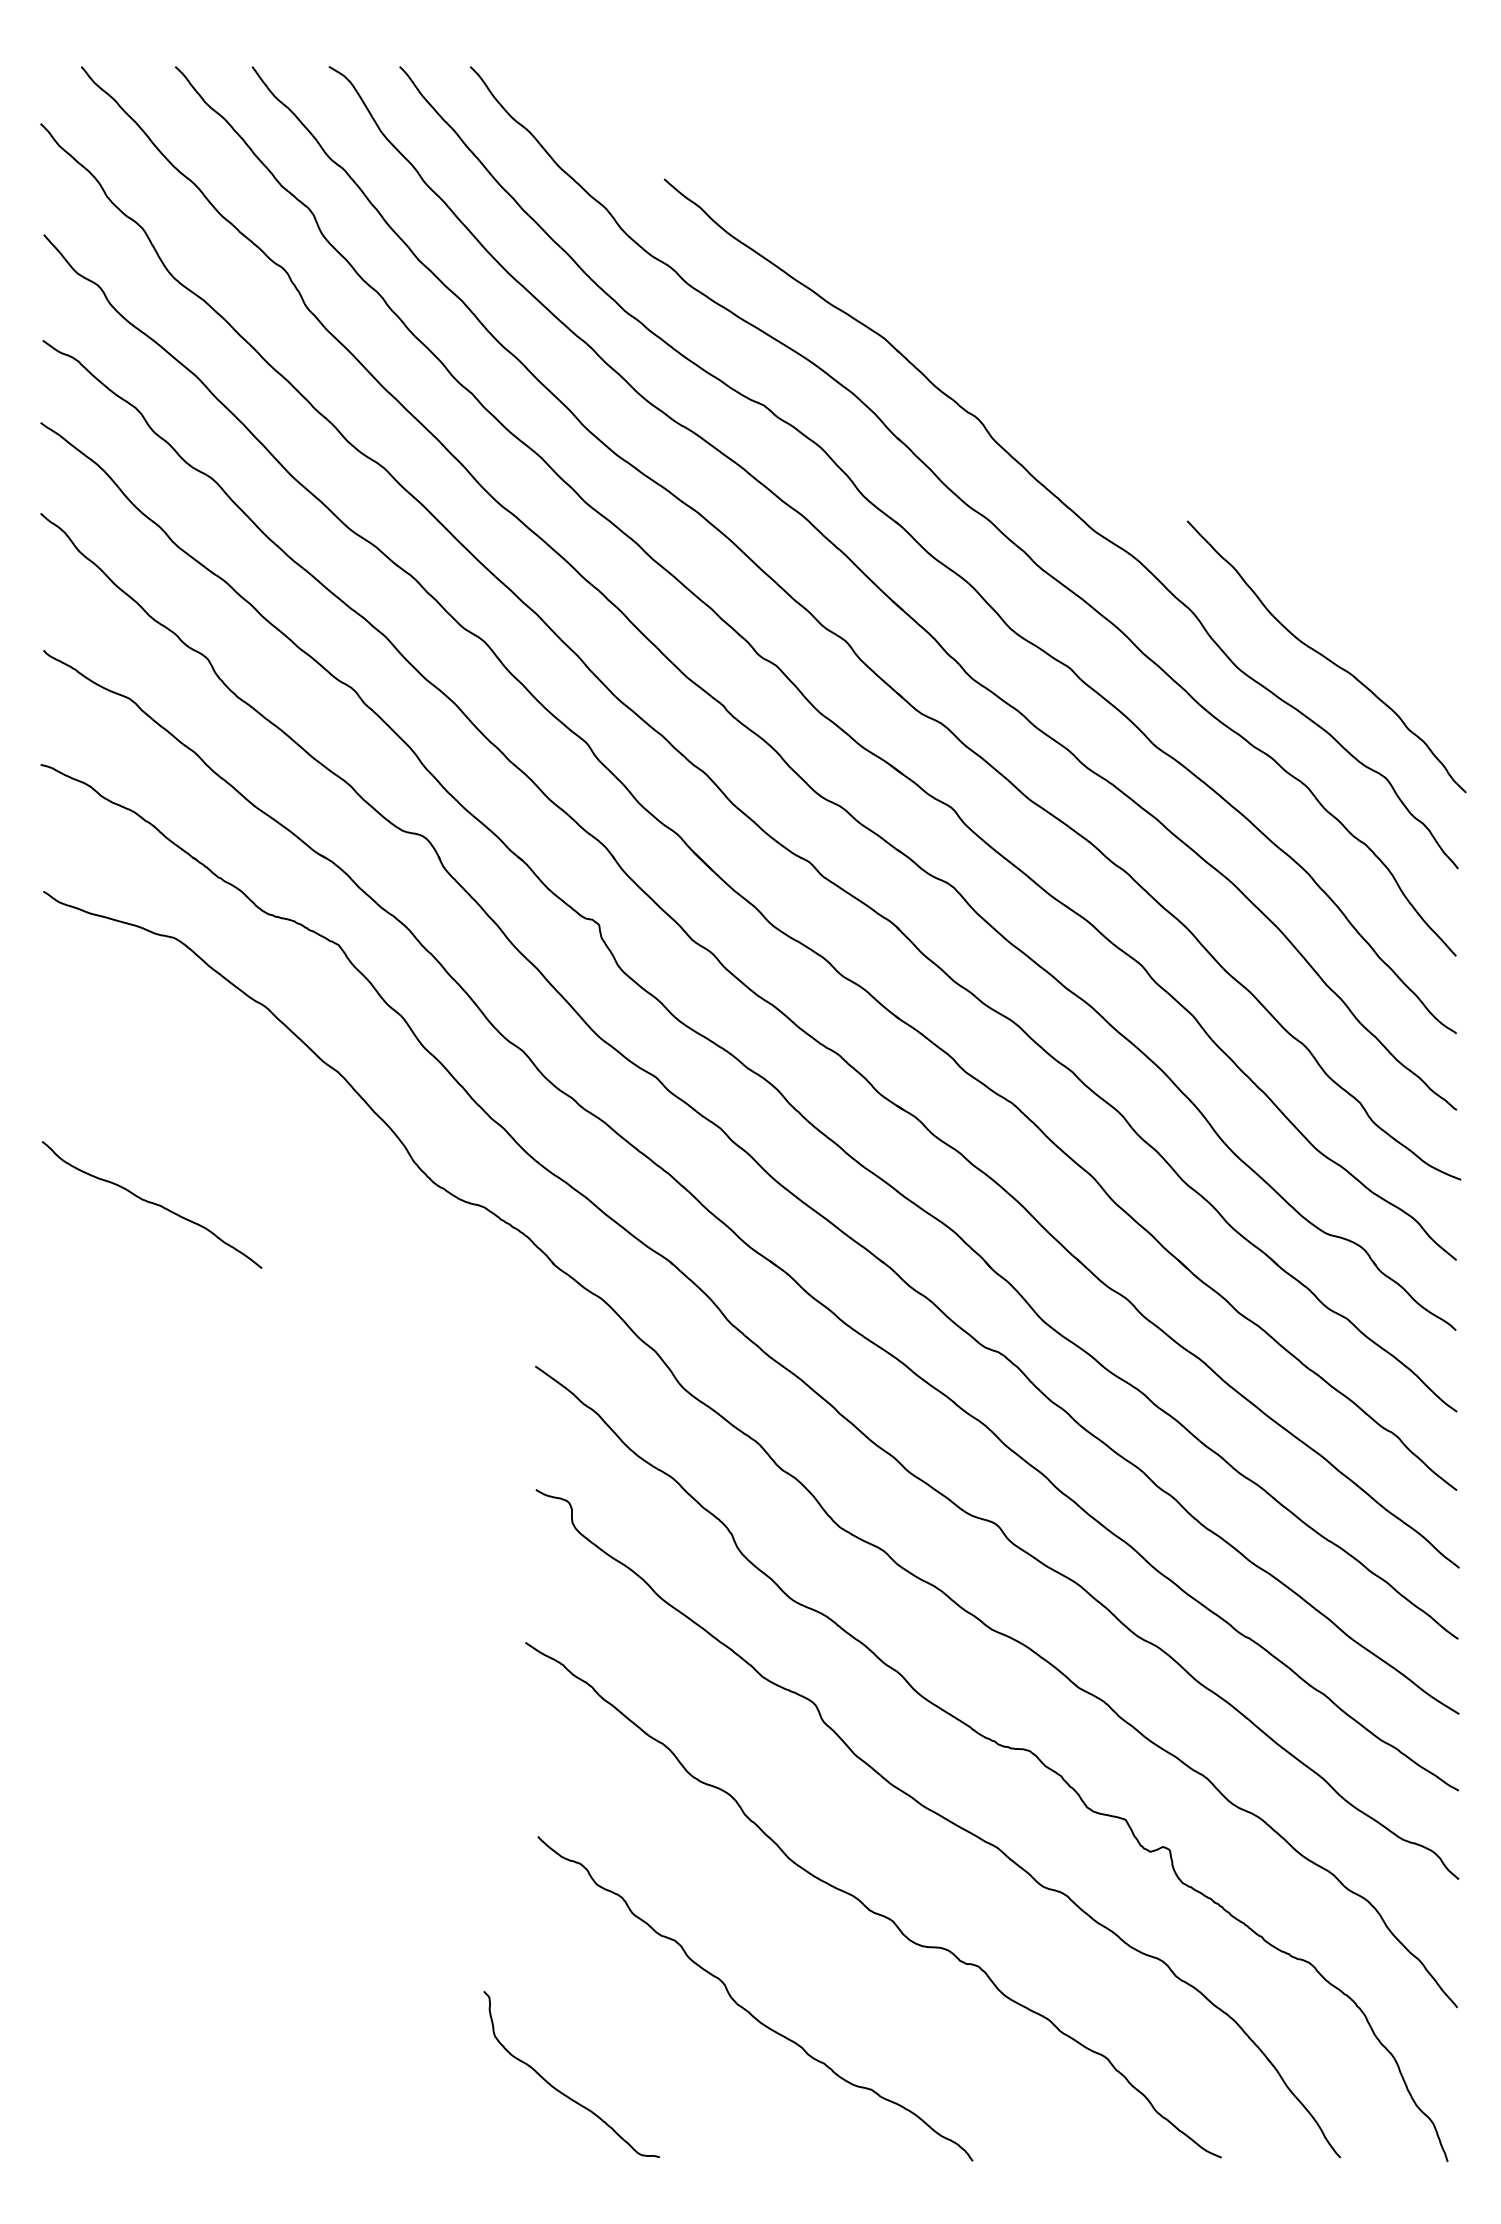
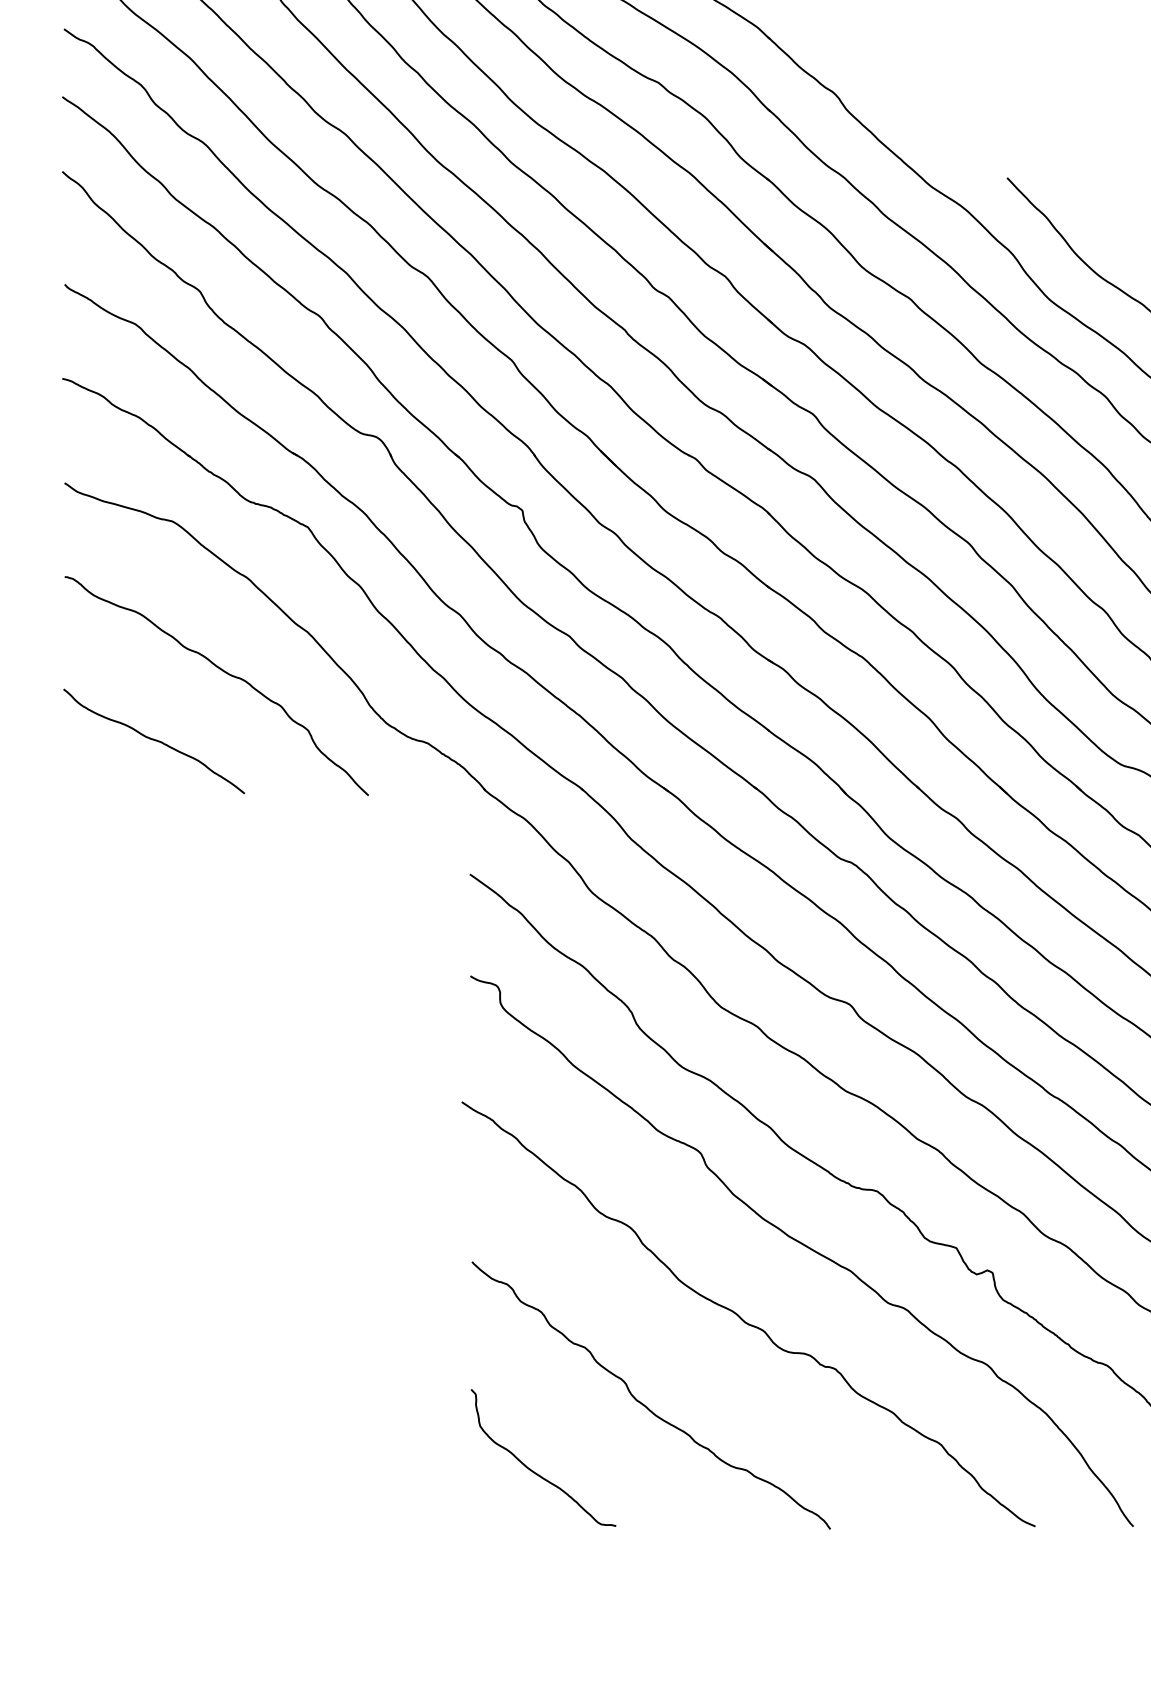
curve: (237, 1121) -> (224, 672), added
curve: (561, 2091) -> (535, 1471), moved

